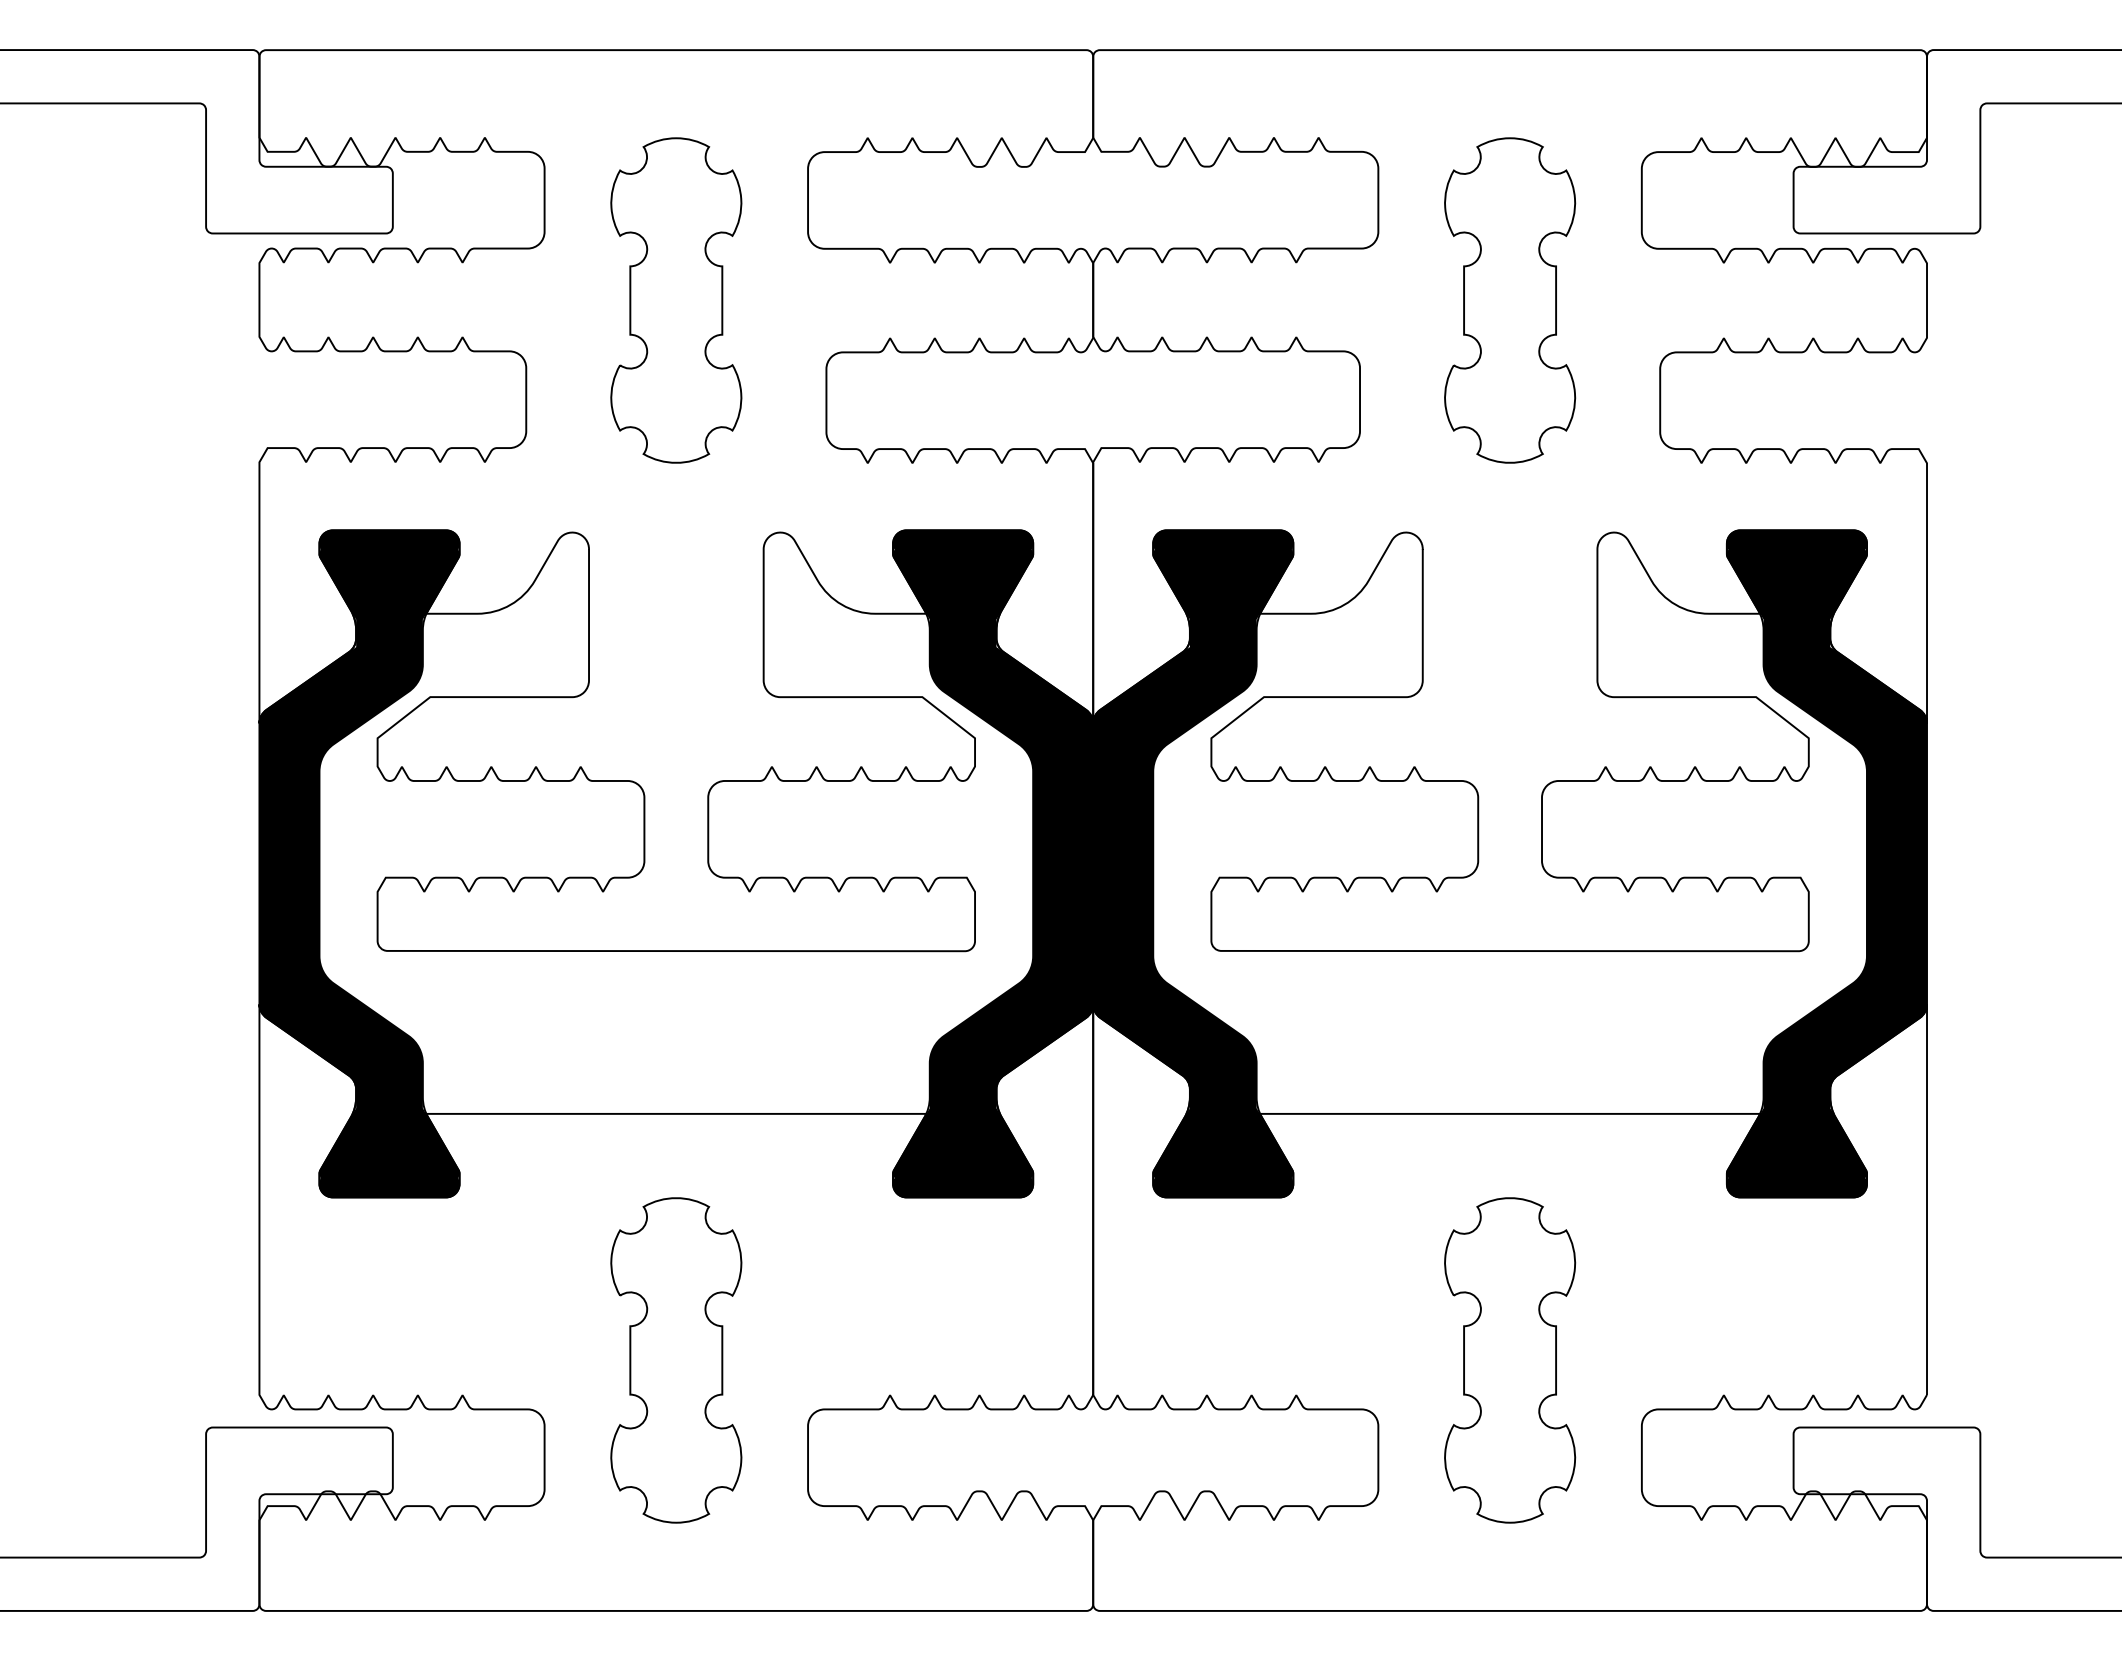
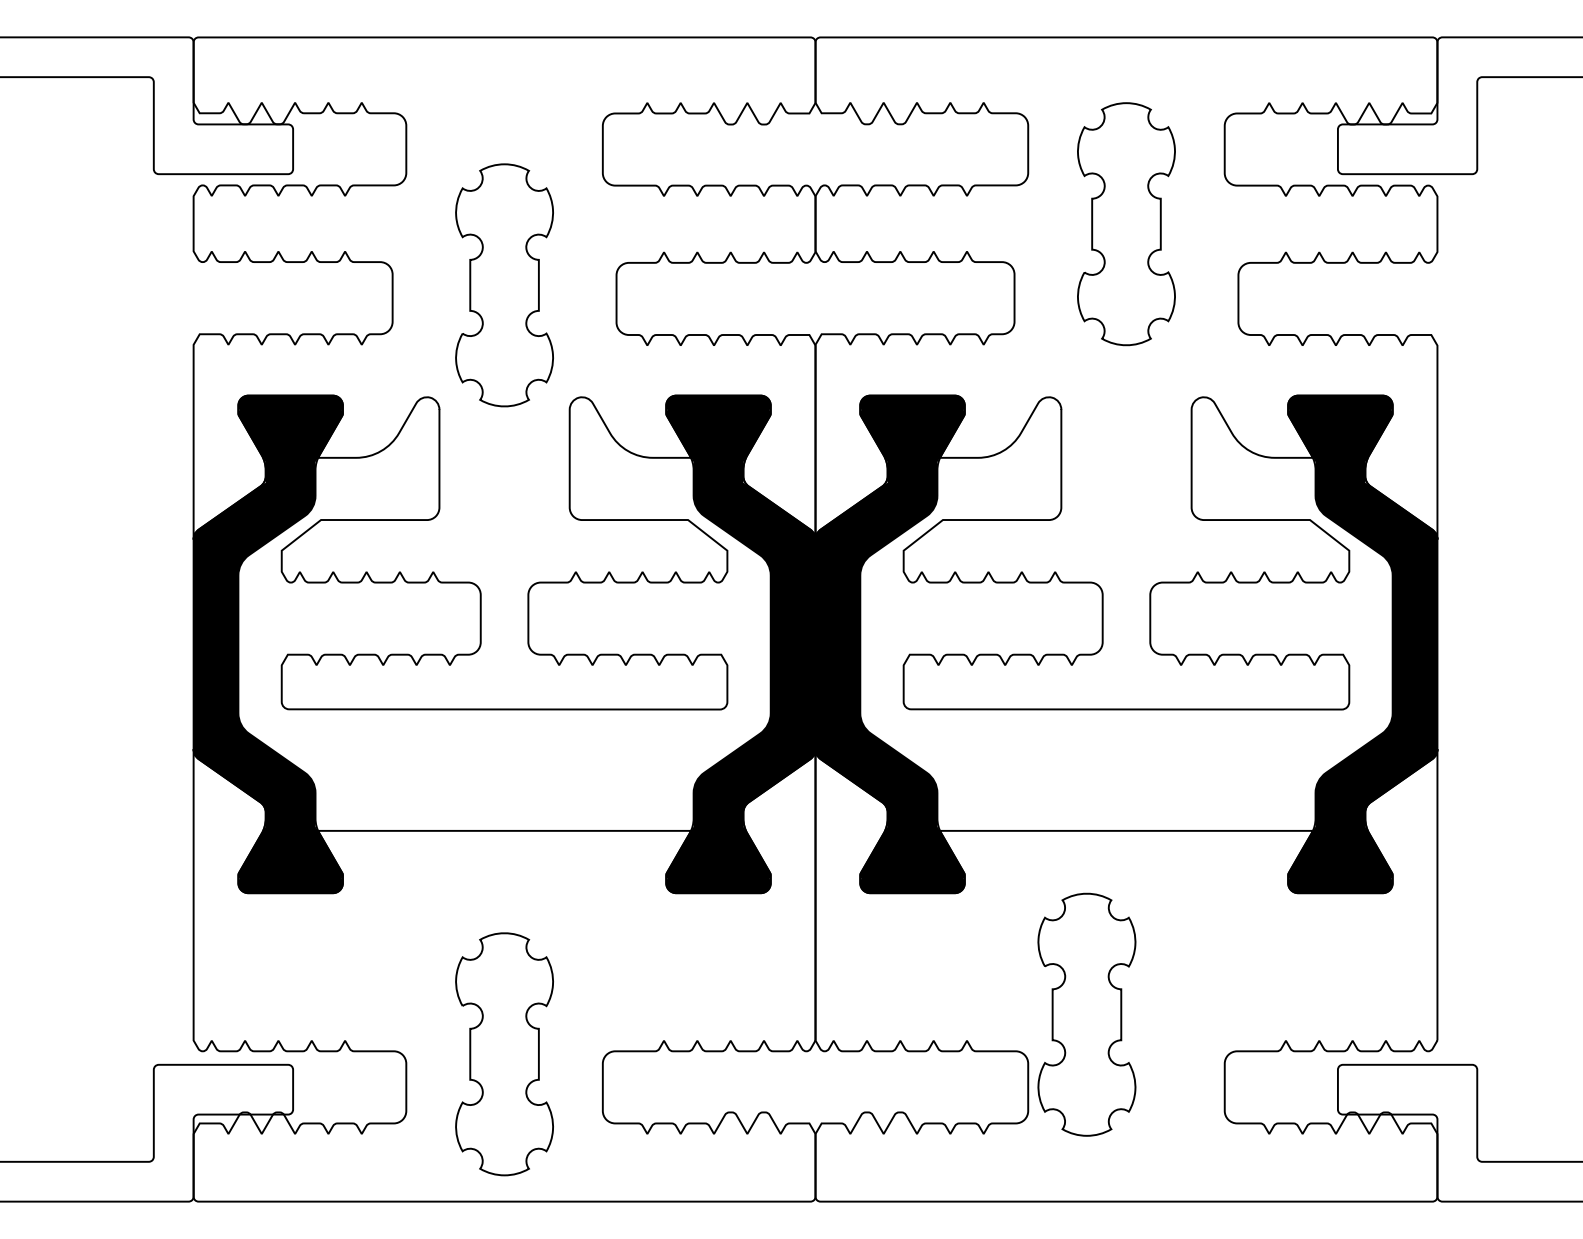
part: (676, 300) -> (504, 285), moved
part: (676, 1360) -> (504, 1054), moved
part: (1510, 1360) -> (1087, 1014), moved

